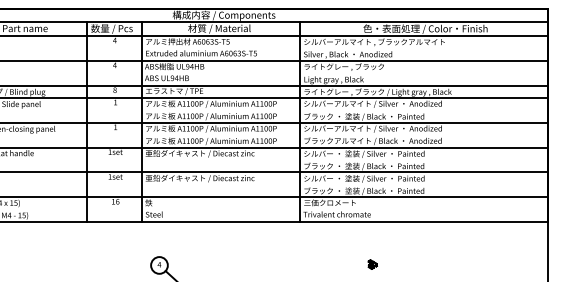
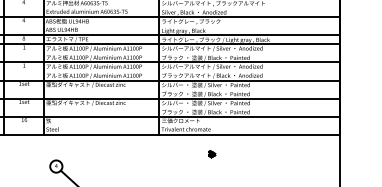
part: (372, 264) -> (211, 154), moved

